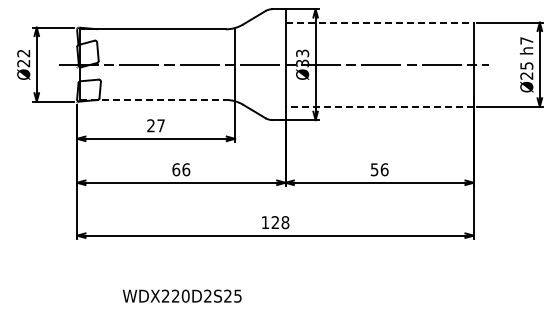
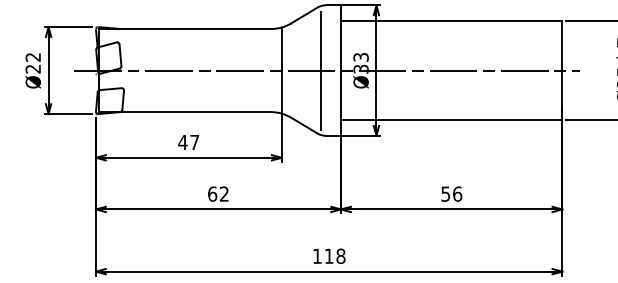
line: (380, 22) -> (452, 21), dashed -> solid
line: (268, 64) -> (321, 70), added
line: (153, 99) -> (185, 111), dashed -> solid
line: (379, 106) -> (451, 119), dashed -> solid
text: (150, 125) -> (182, 142), 27 -> 47
text: (186, 169) -> (224, 193), 66 -> 62
text: (274, 222) -> (328, 256), 128 -> 118

